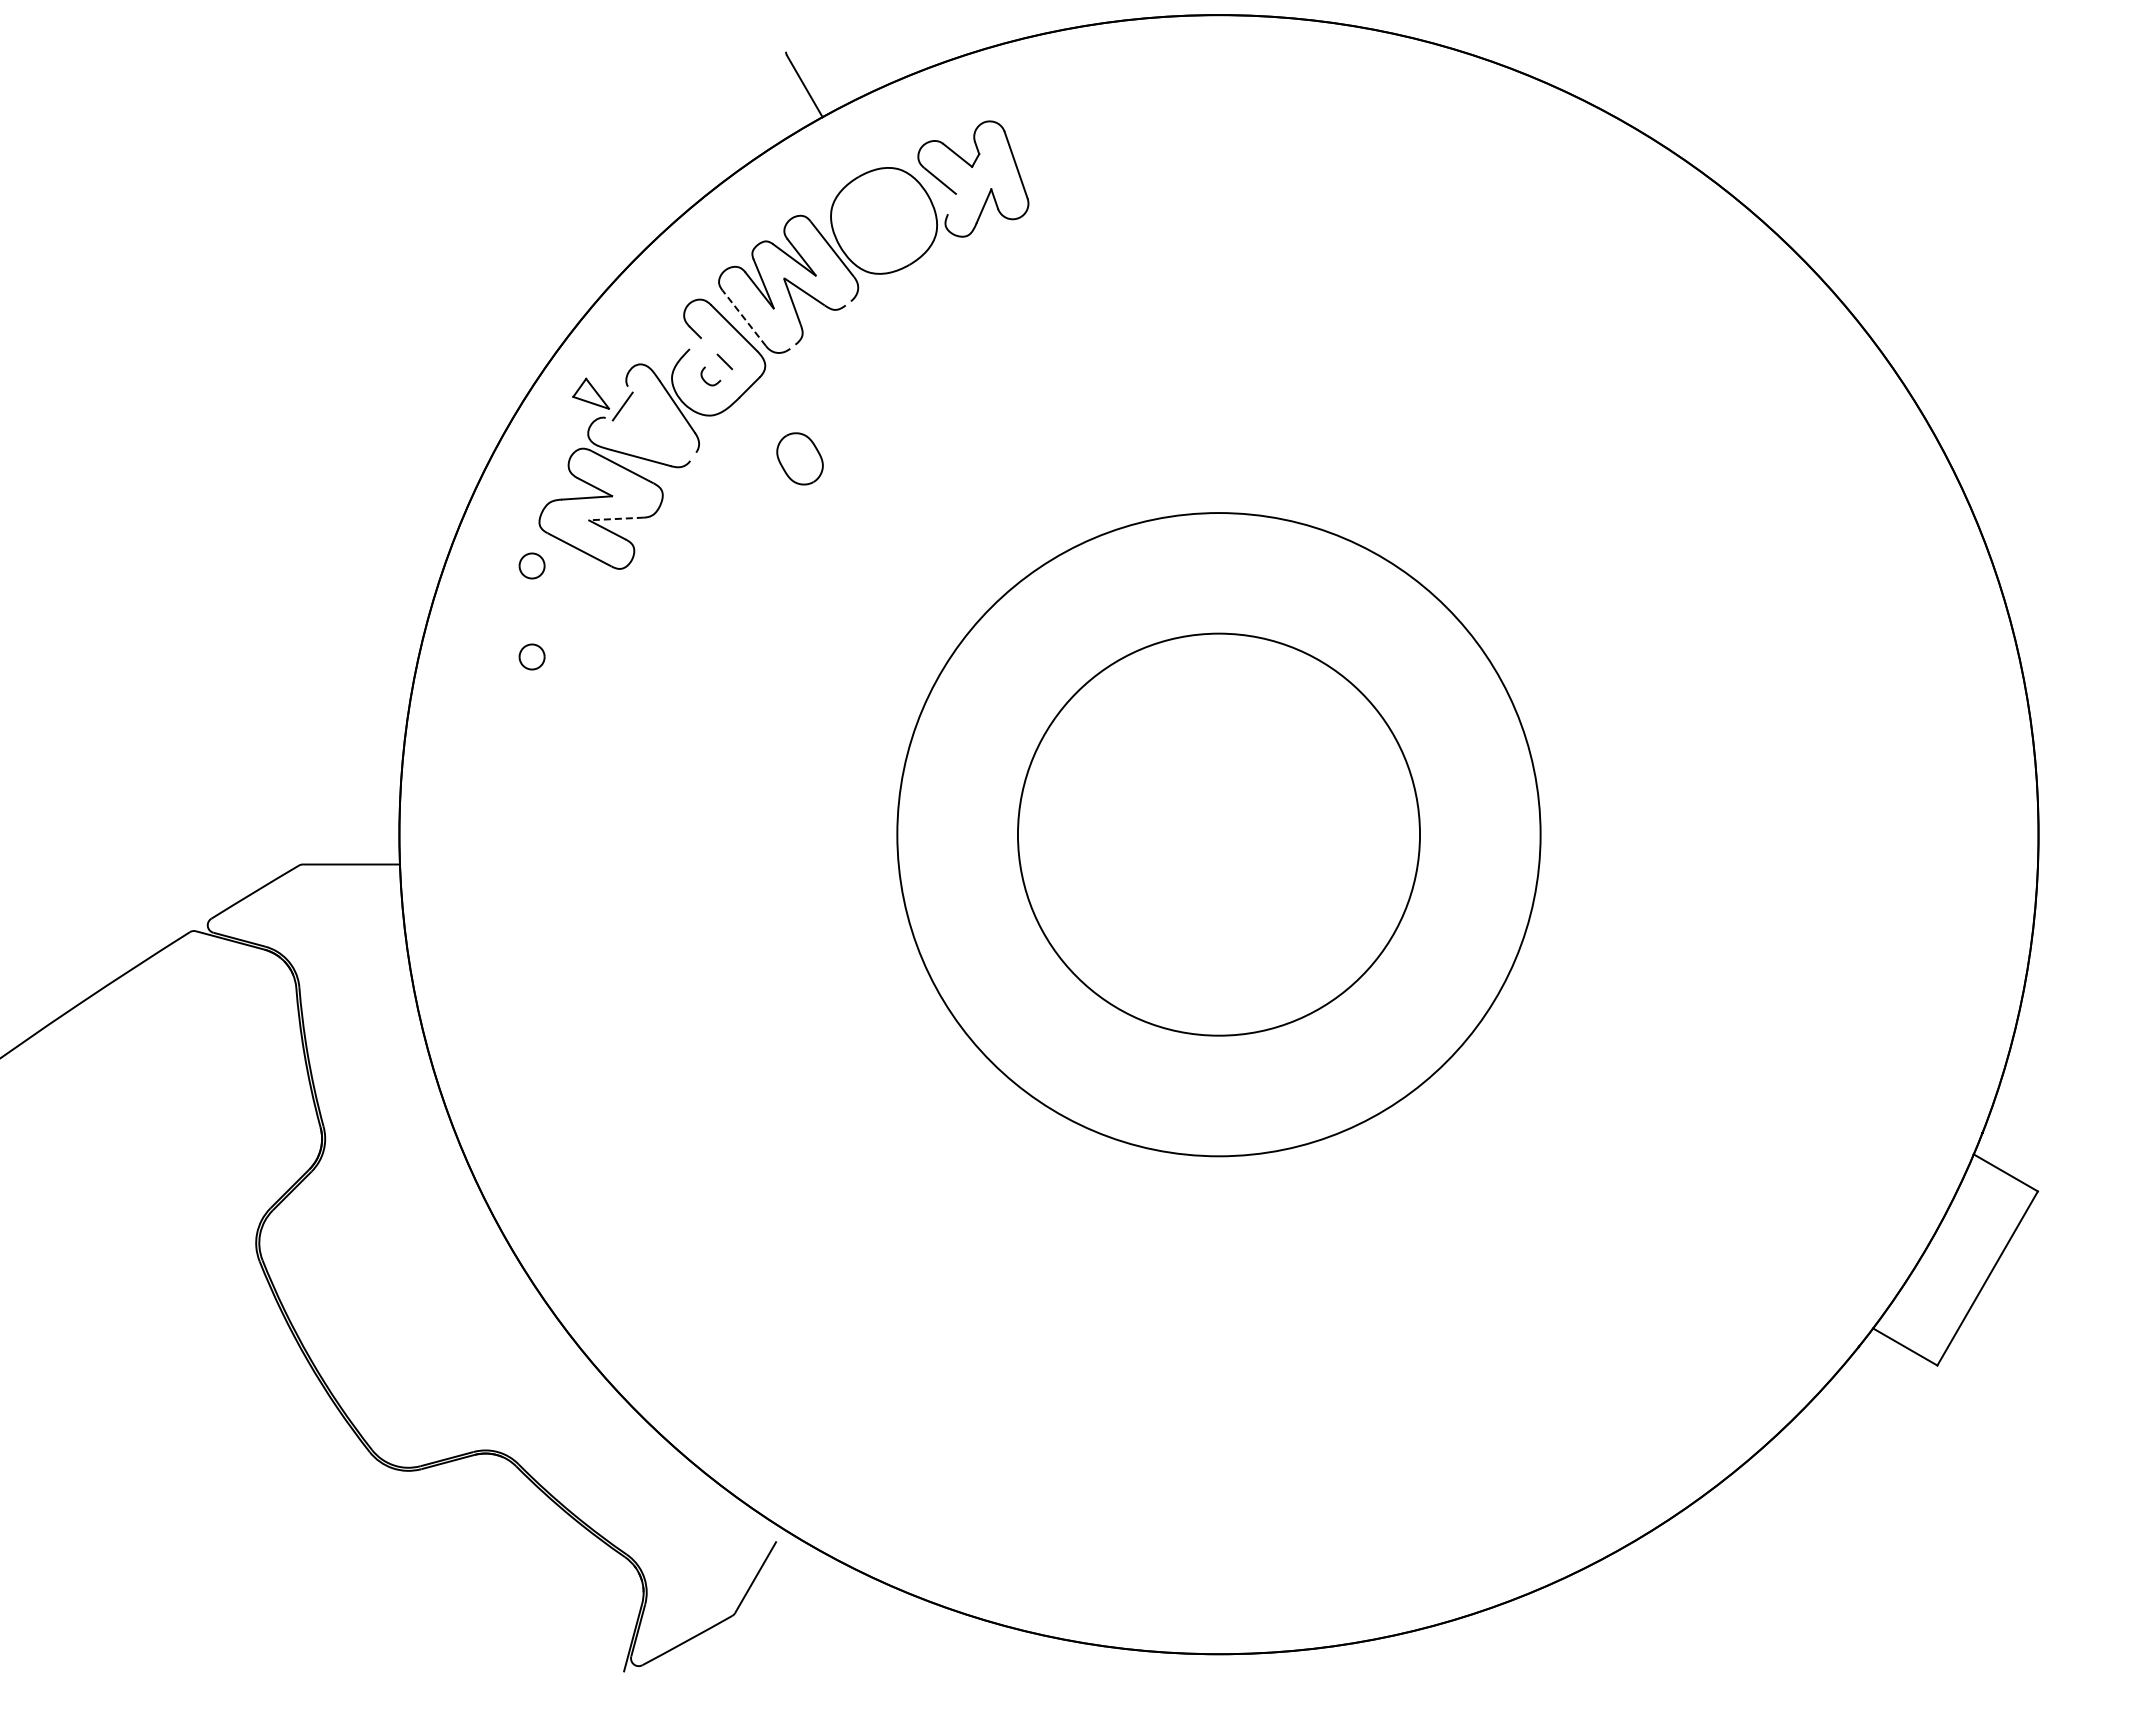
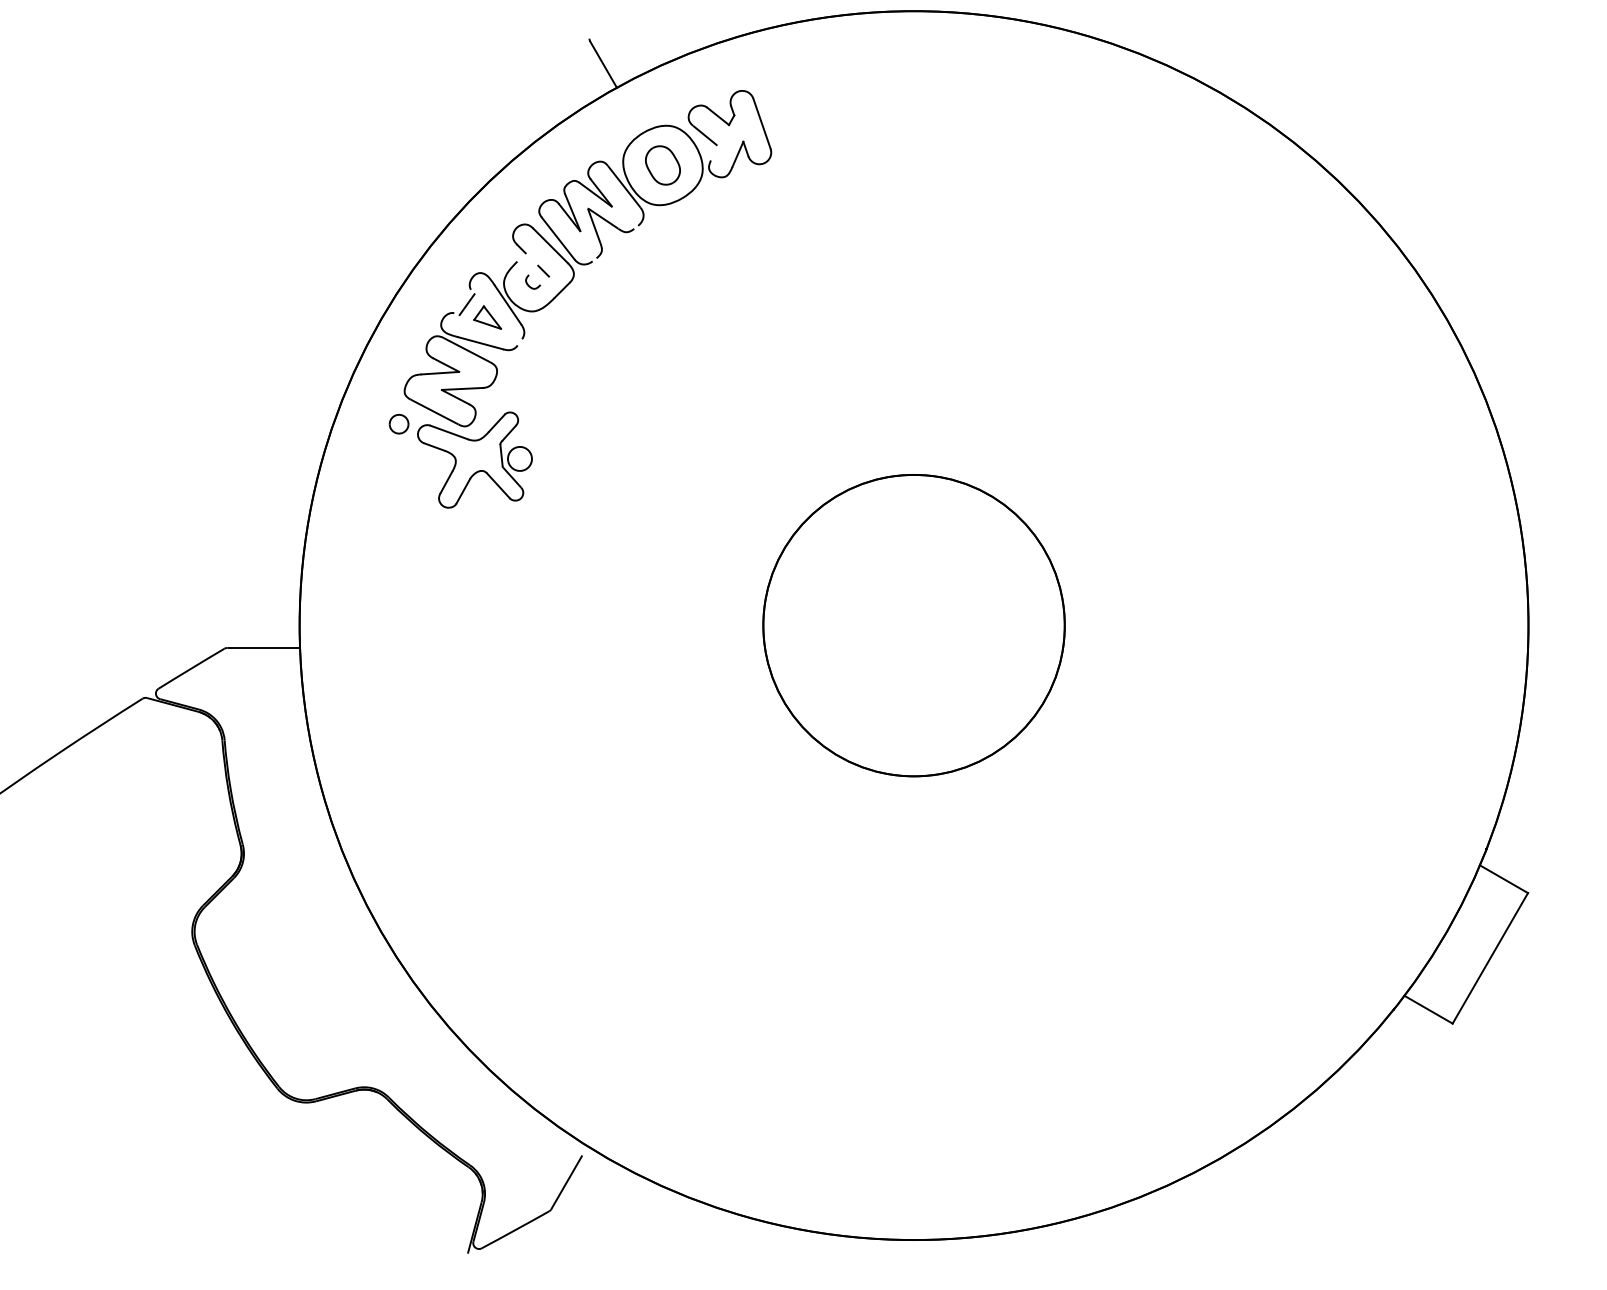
line: (744, 317) -> (558, 237), dashed -> solid
part: (590, 393) -> (487, 317), moved
part: (799, 458) -> (662, 165), moved
line: (616, 518) -> (462, 388), dashed -> solid
part: (633, 613) -> (475, 459), added
part: (531, 656) -> (398, 492), removed
circle: (1218, 834) -> (913, 625), size x0.62

